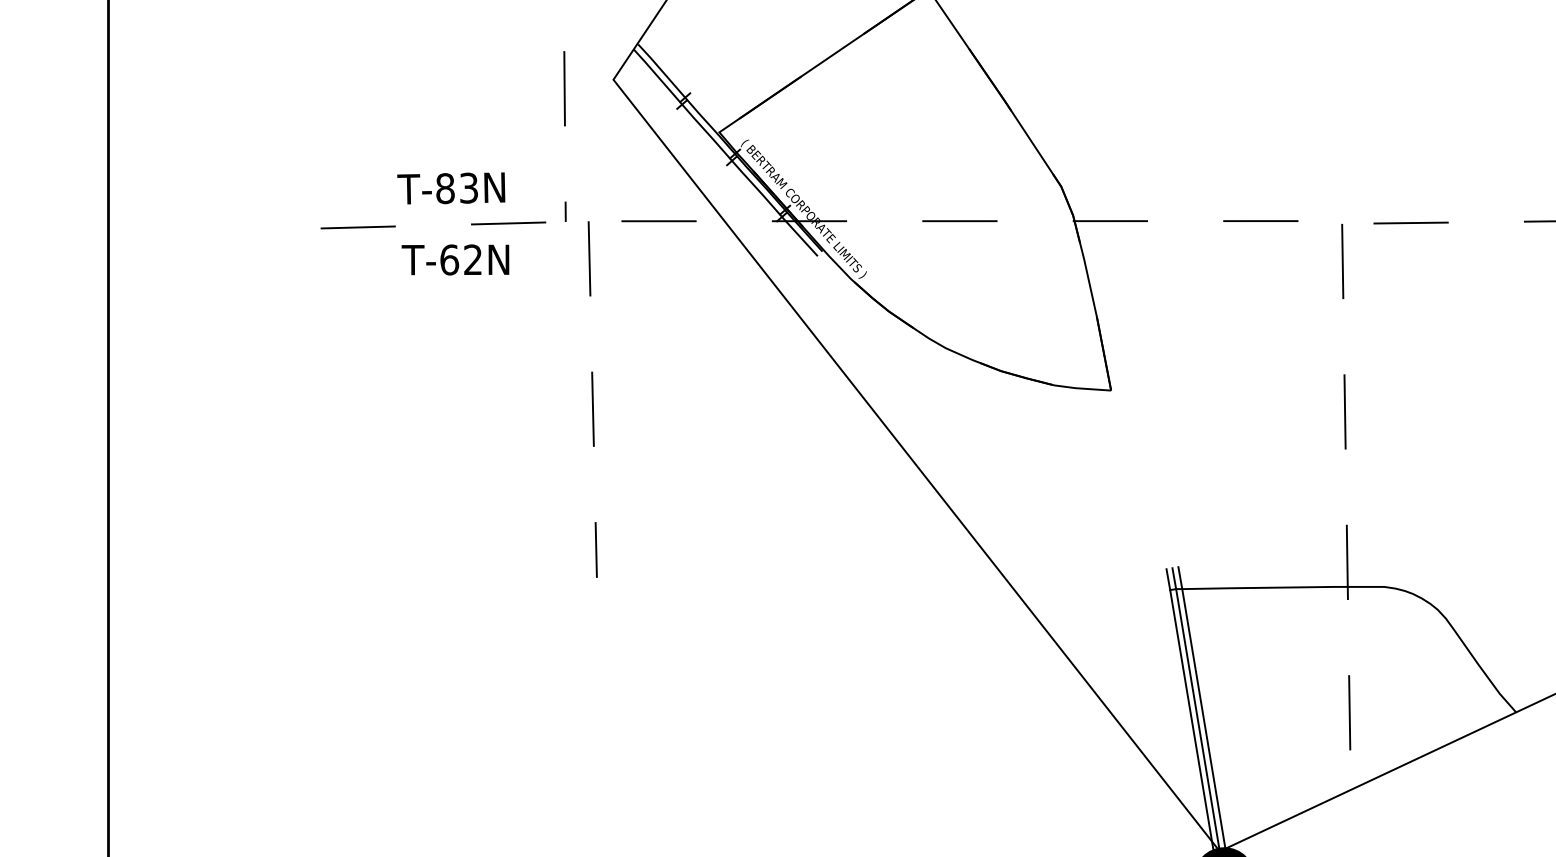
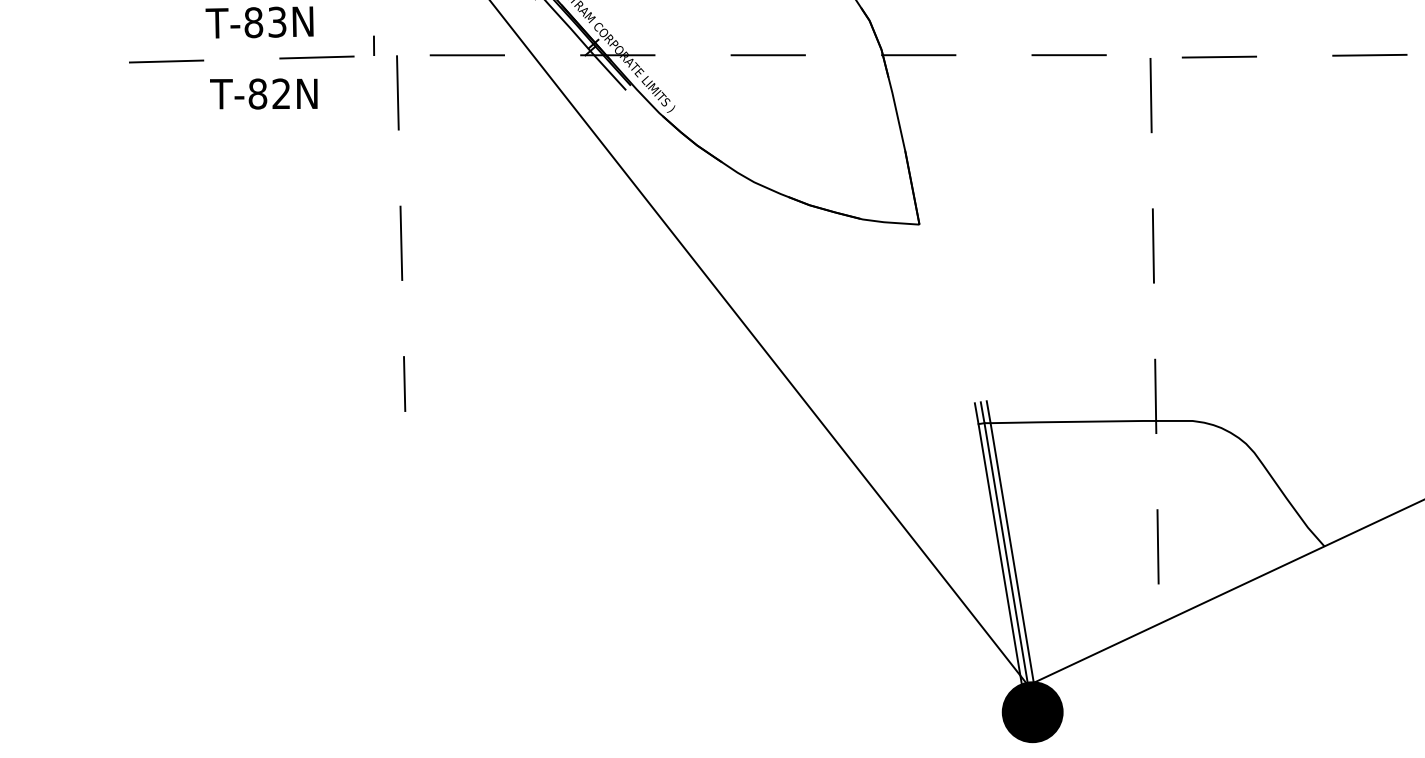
text: (449, 259) -> (257, 93), T-62N -> T-82N

